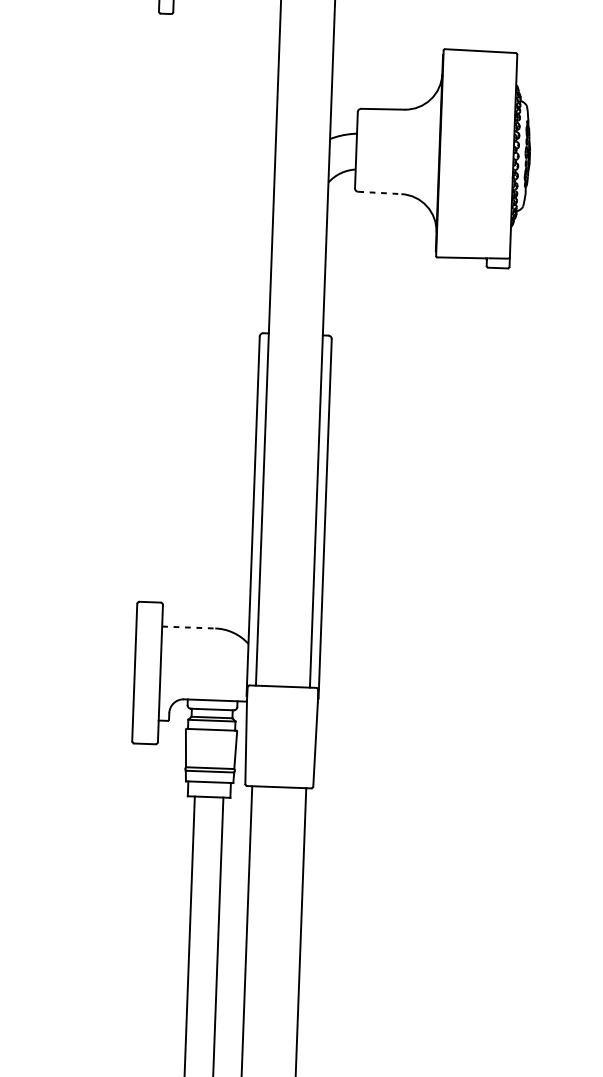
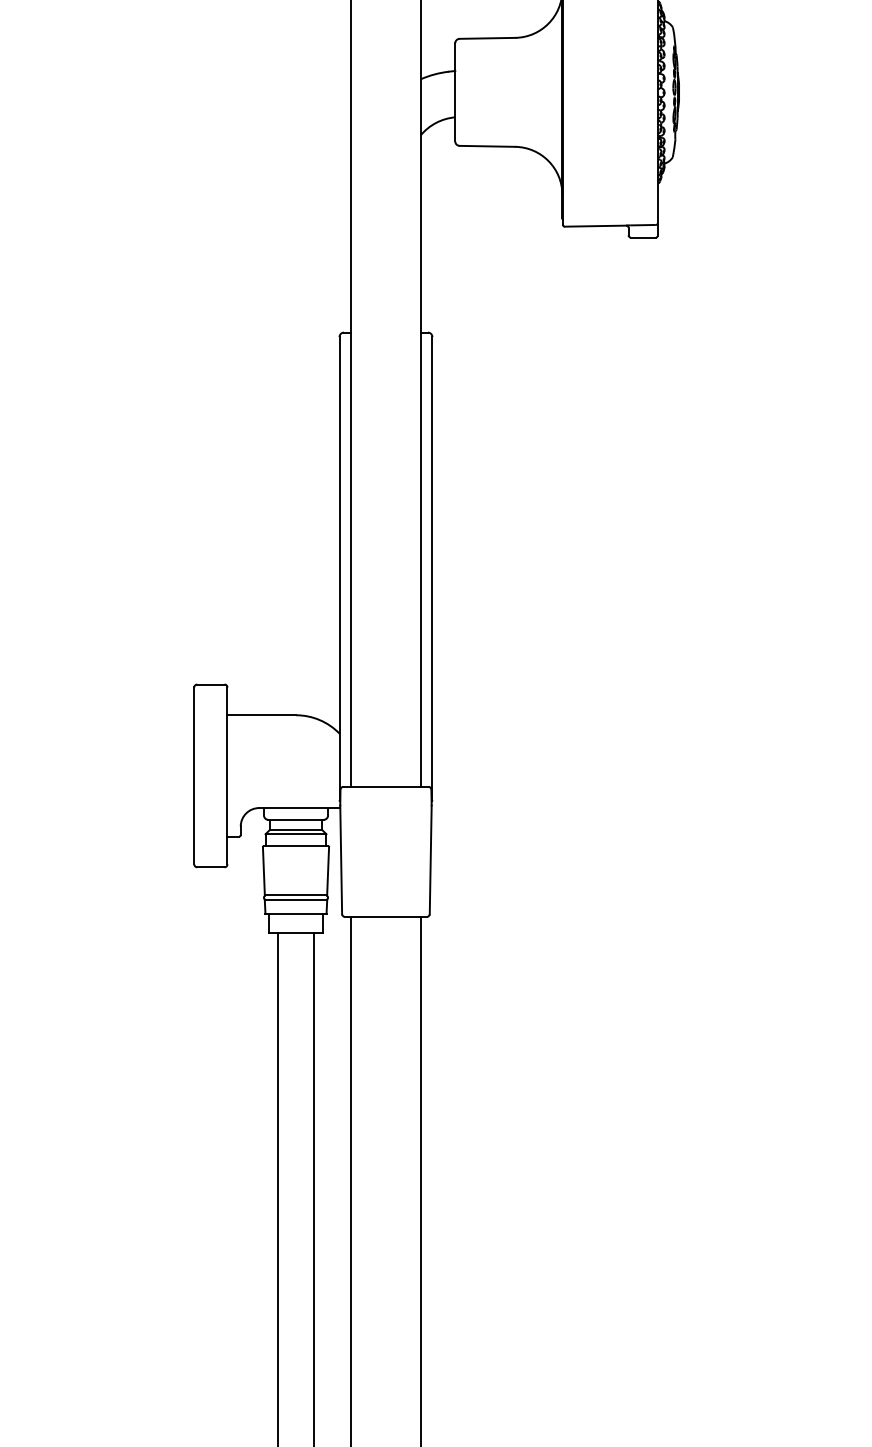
line: (379, 193) -> (487, 146), dashed -> solid
line: (189, 627) -> (262, 715), dashed -> solid

